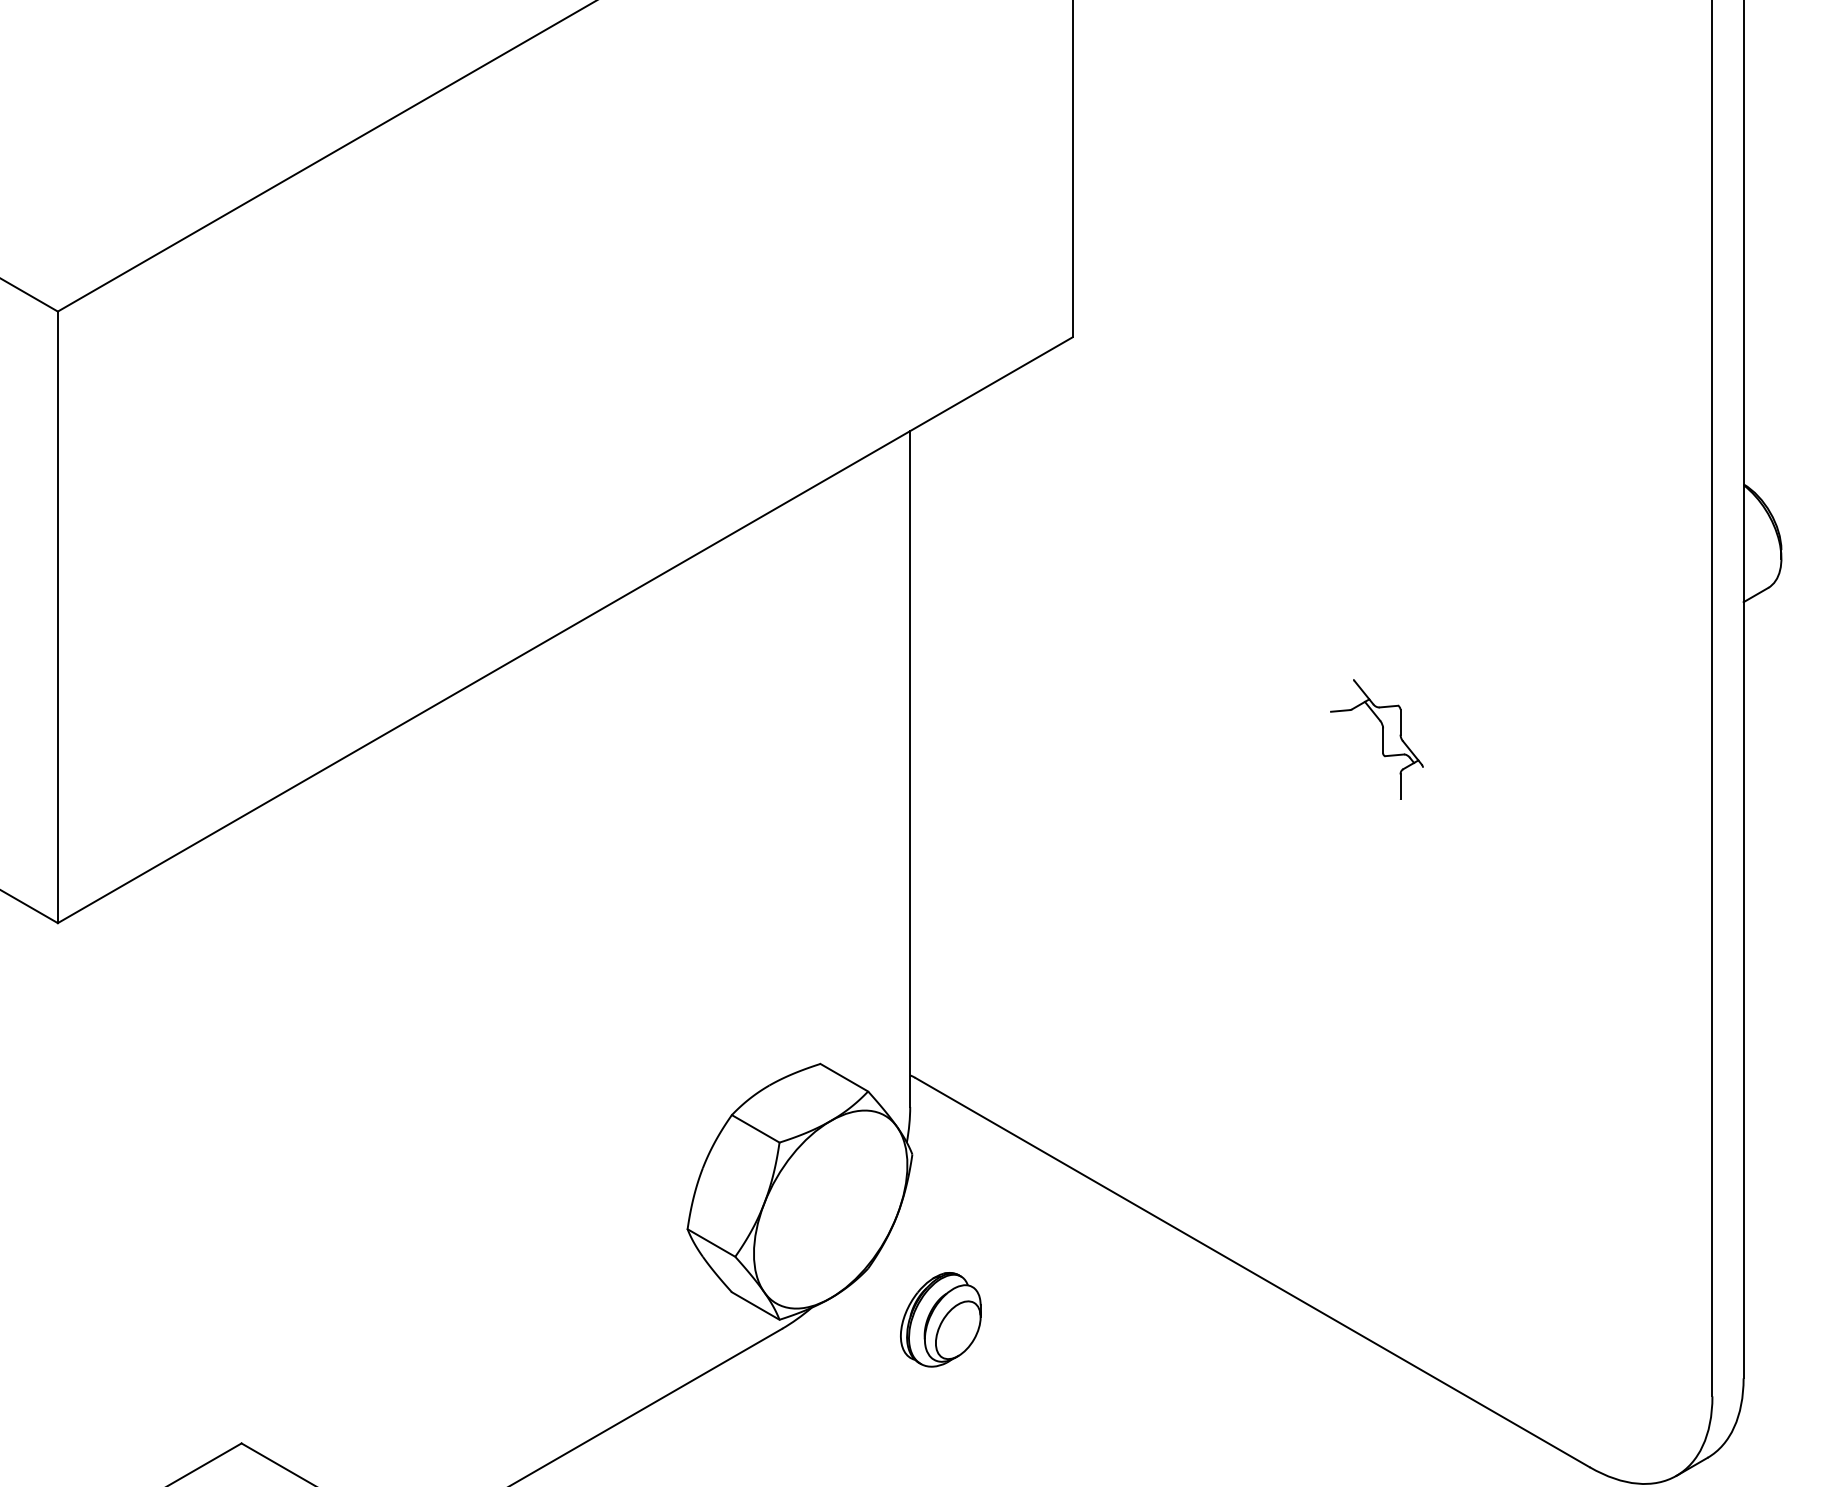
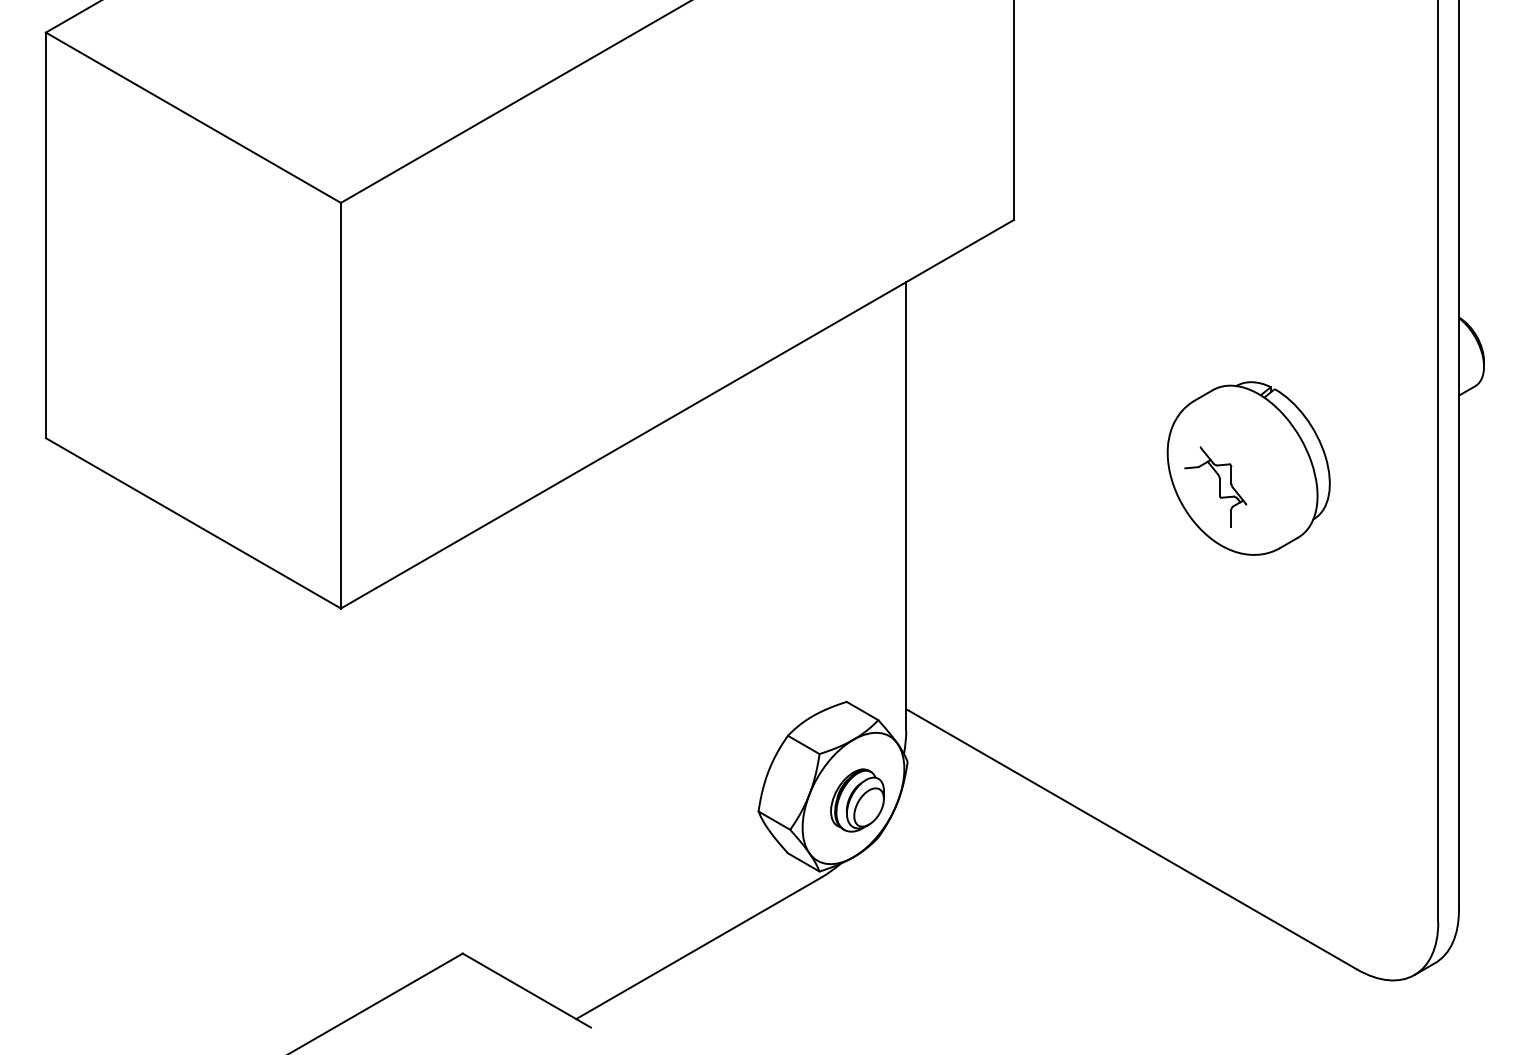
part: (1426, 712) -> (1248, 468), added
part: (940, 1319) -> (857, 800), moved

